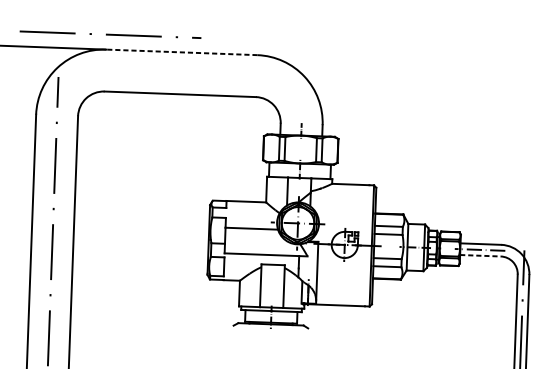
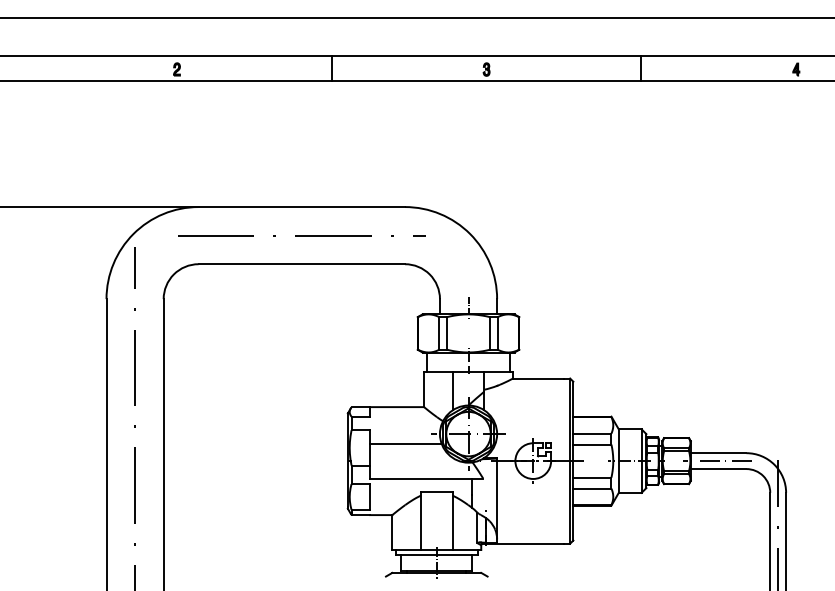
line: (110, 34) -> (301, 235), moved
line: (181, 52) -> (301, 207), dashed -> solid
line: (480, 256) -> (718, 469), dashed -> solid

